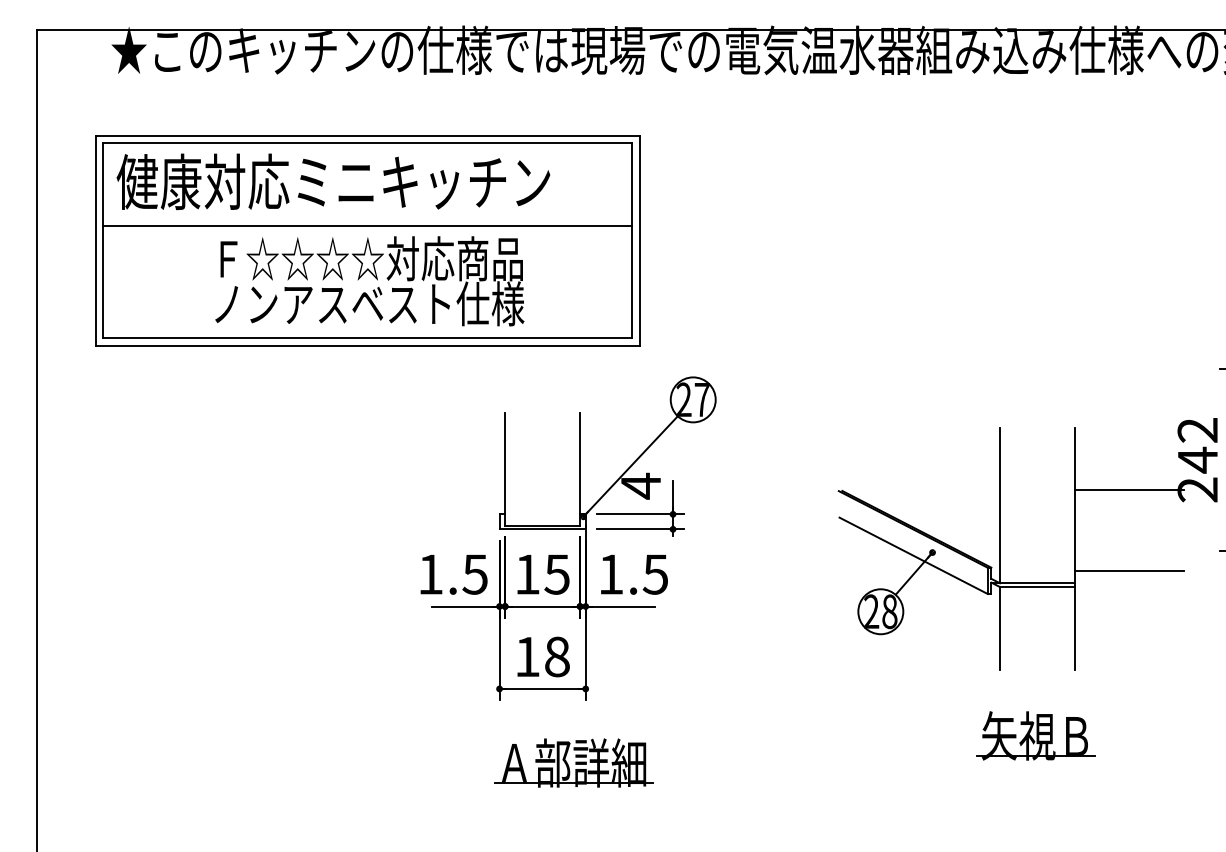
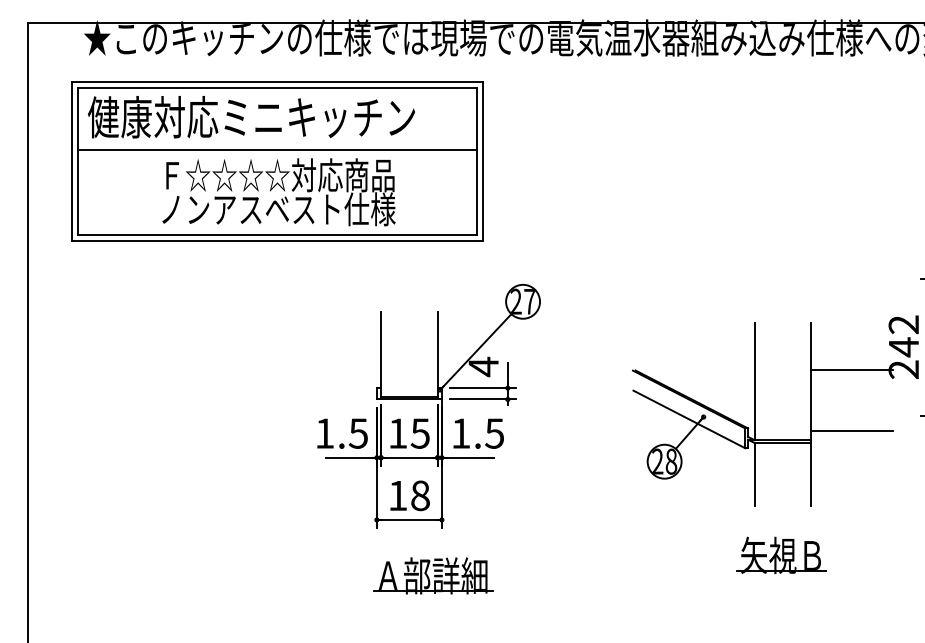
part: (367, 240) -> (277, 161), moved

